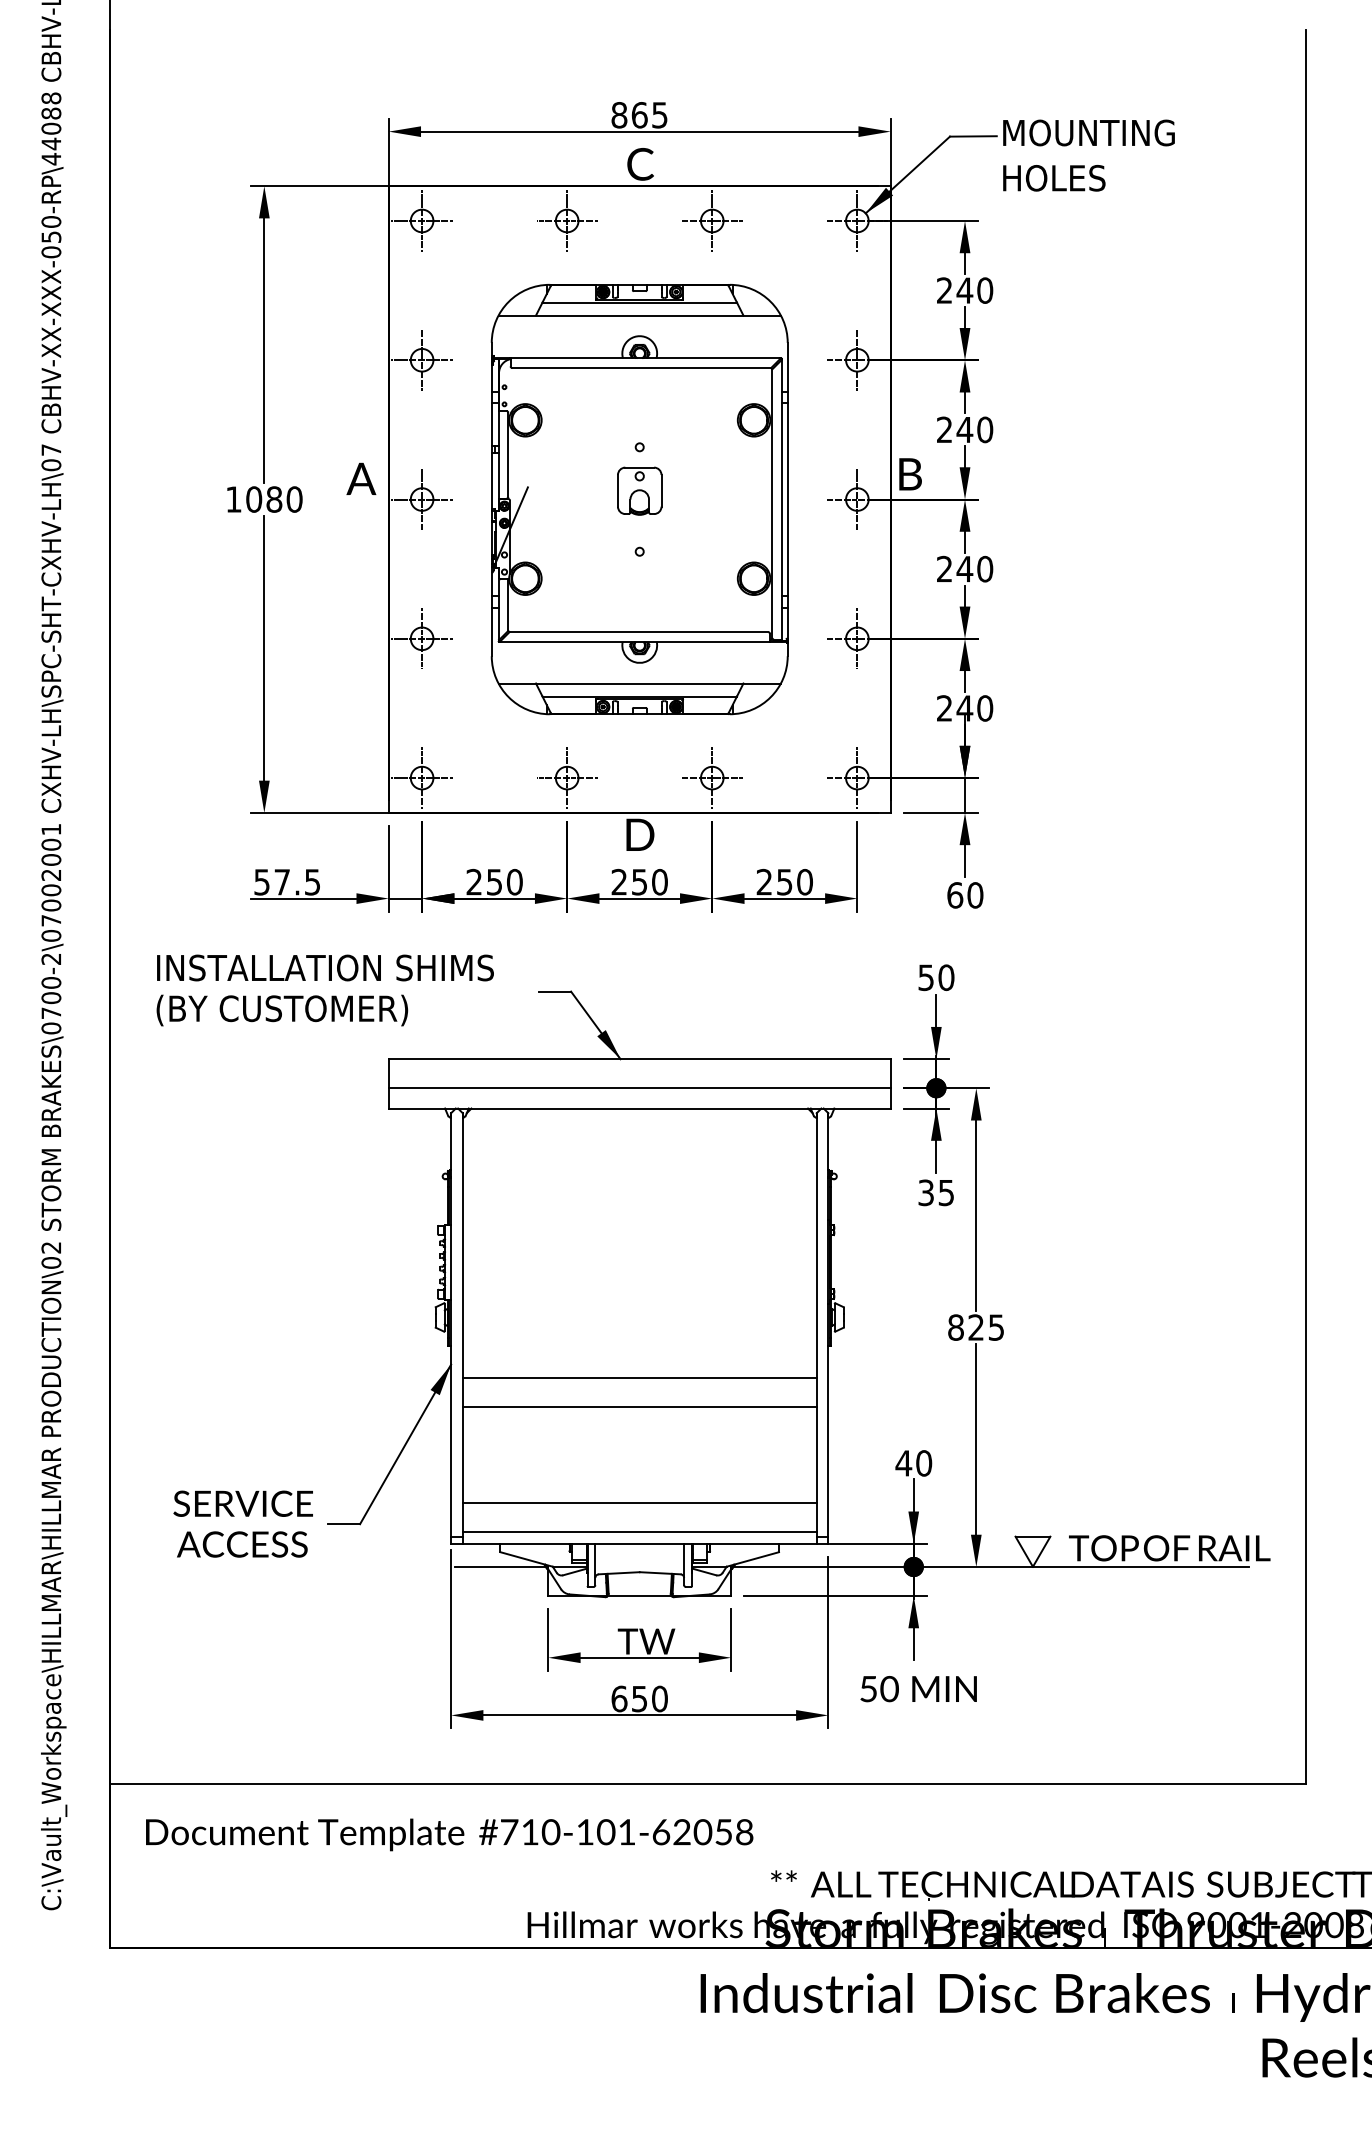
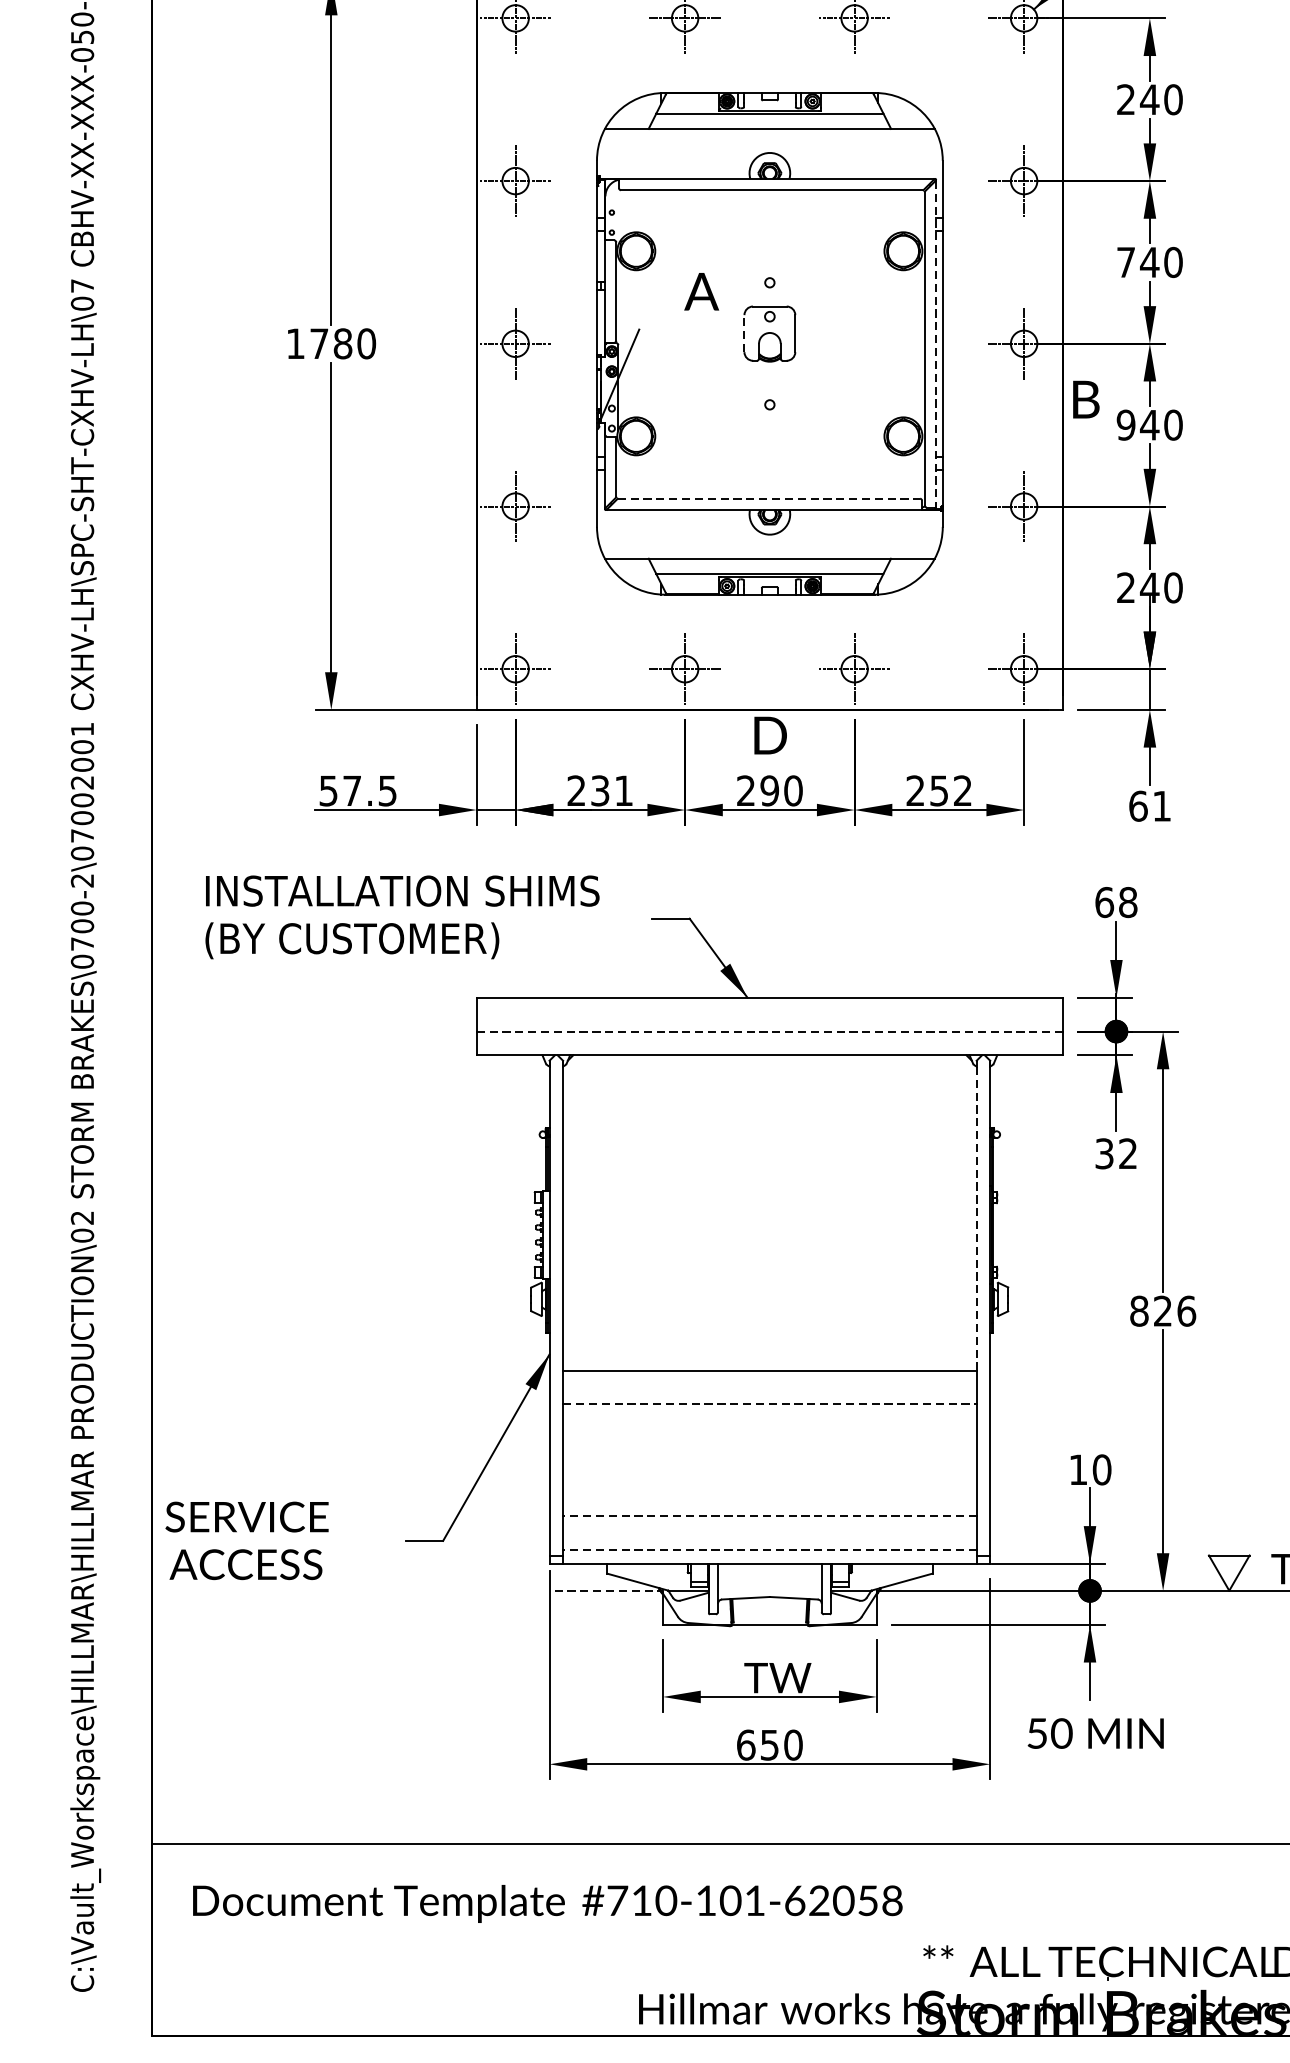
text: (944, 429) -> (1125, 261), 240 -> 740
text: (910, 474) -> (1086, 399), moved
text: (361, 478) -> (701, 291), moved
line: (617, 490) -> (743, 333), solid -> dashed
text: (254, 499) -> (319, 343), 1080 -> 1780
line: (782, 499) -> (936, 343), solid -> dashed
text: (944, 569) -> (1125, 425), 240 -> 940
line: (639, 632) -> (769, 499), solid -> dashed
text: (504, 881) -> (611, 790), 250 -> 231
text: (639, 881) -> (769, 790), 250 -> 290
text: (804, 881) -> (962, 790), 250 -> 252
text: (975, 895) -> (1162, 806), 60 -> 61
text: (936, 977) -> (1116, 902), 50 -> 68
line: (639, 1088) -> (769, 1031), solid -> dashed
text: (945, 1192) -> (1127, 1153), 35 -> 32
line: (816, 1245) -> (976, 1215), solid -> dashed
text: (996, 1327) -> (1186, 1311), 825 -> 826
line: (639, 1407) -> (769, 1404), solid -> dashed
text: (903, 1463) -> (1078, 1470), 40 -> 10
line: (639, 1503) -> (769, 1516), solid -> dashed
text: (242, 1523) -> (246, 1540), moved
line: (639, 1532) -> (769, 1550), solid -> dashed
line: (502, 1567) -> (609, 1591), solid -> dashed

